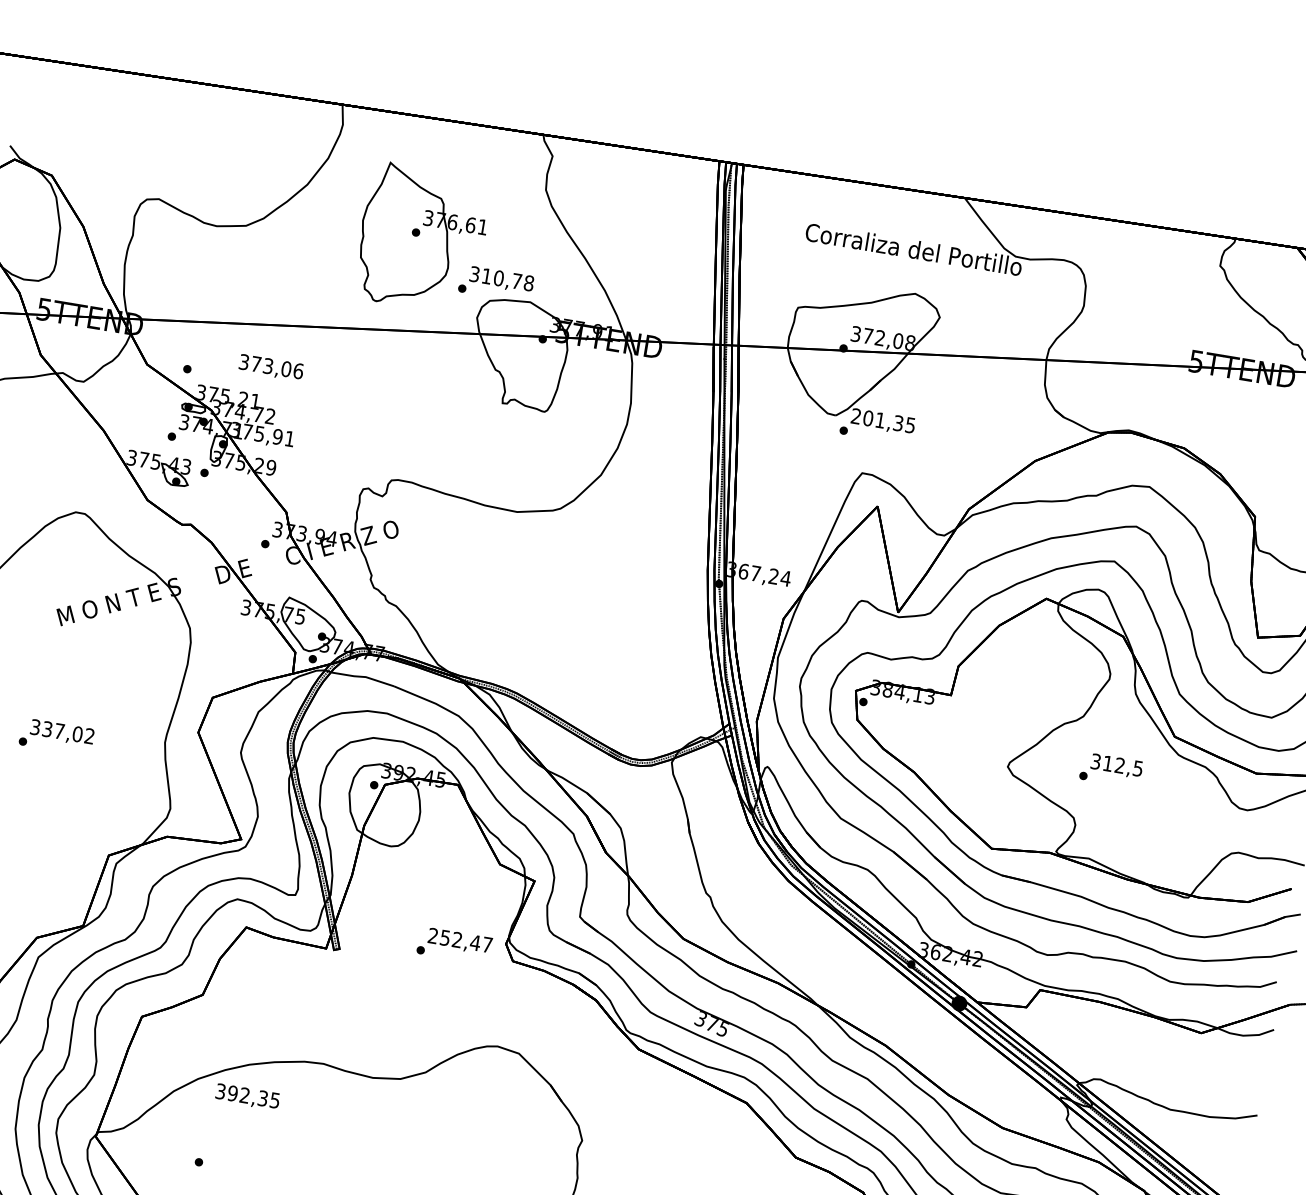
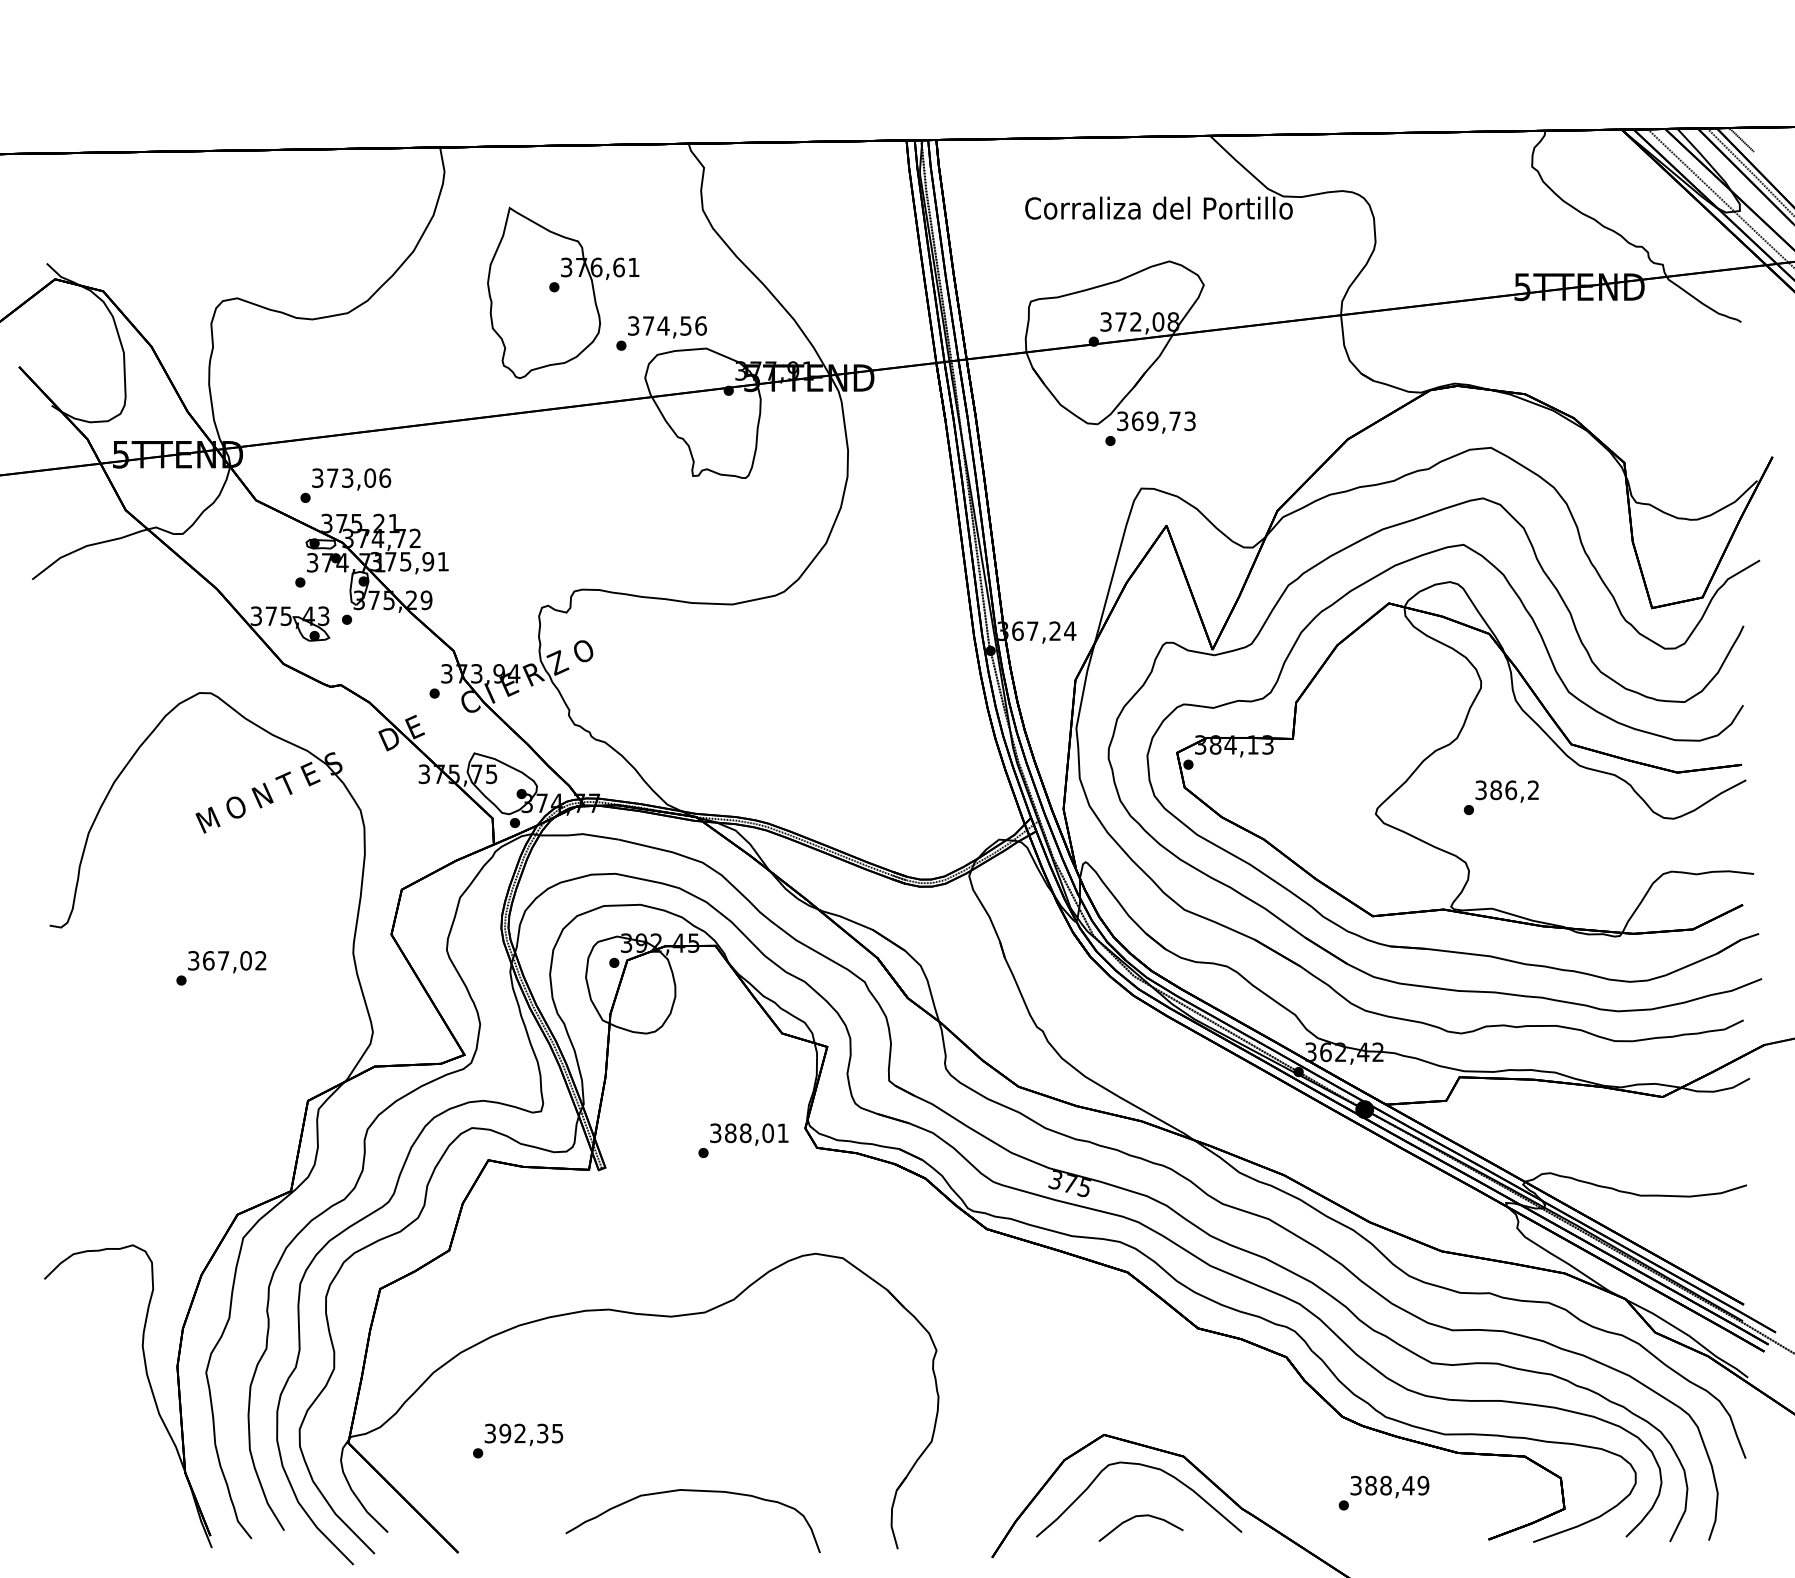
text: (507, 279) -> (674, 325), 310,78 -> 374,56
text: (271, 367) -> (351, 479), moved
text: (883, 421) -> (1156, 421), 201,35 -> 369,73
text: (47, 729) -> (208, 960), 337,02 -> 367,02
text: (1122, 766) -> (1514, 790), 312,5 -> 386,2
text: (460, 940) -> (749, 1133), 252,47 -> 388,01
text: (247, 1096) -> (523, 1434), moved

